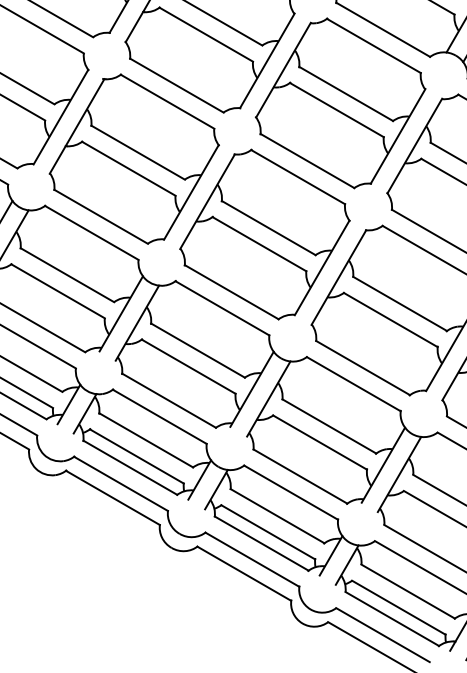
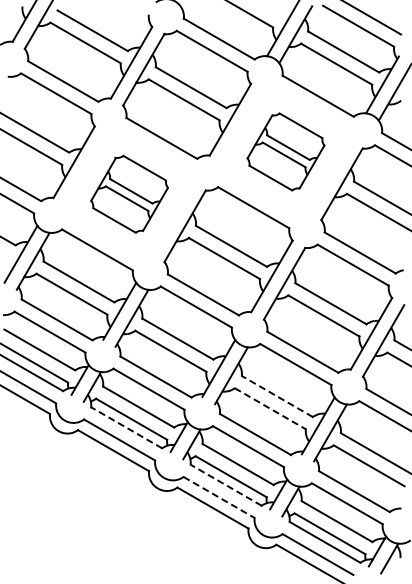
part: (340, 102) -> (285, 151), size x0.6
part: (134, 159) -> (129, 194), size x0.6
line: (328, 426) -> (276, 396), solid -> dashed
line: (320, 442) -> (270, 408), solid -> dashed
line: (130, 467) -> (126, 427), solid -> dashed
line: (260, 543) -> (225, 485), solid -> dashed
line: (252, 559) -> (219, 497), solid -> dashed

